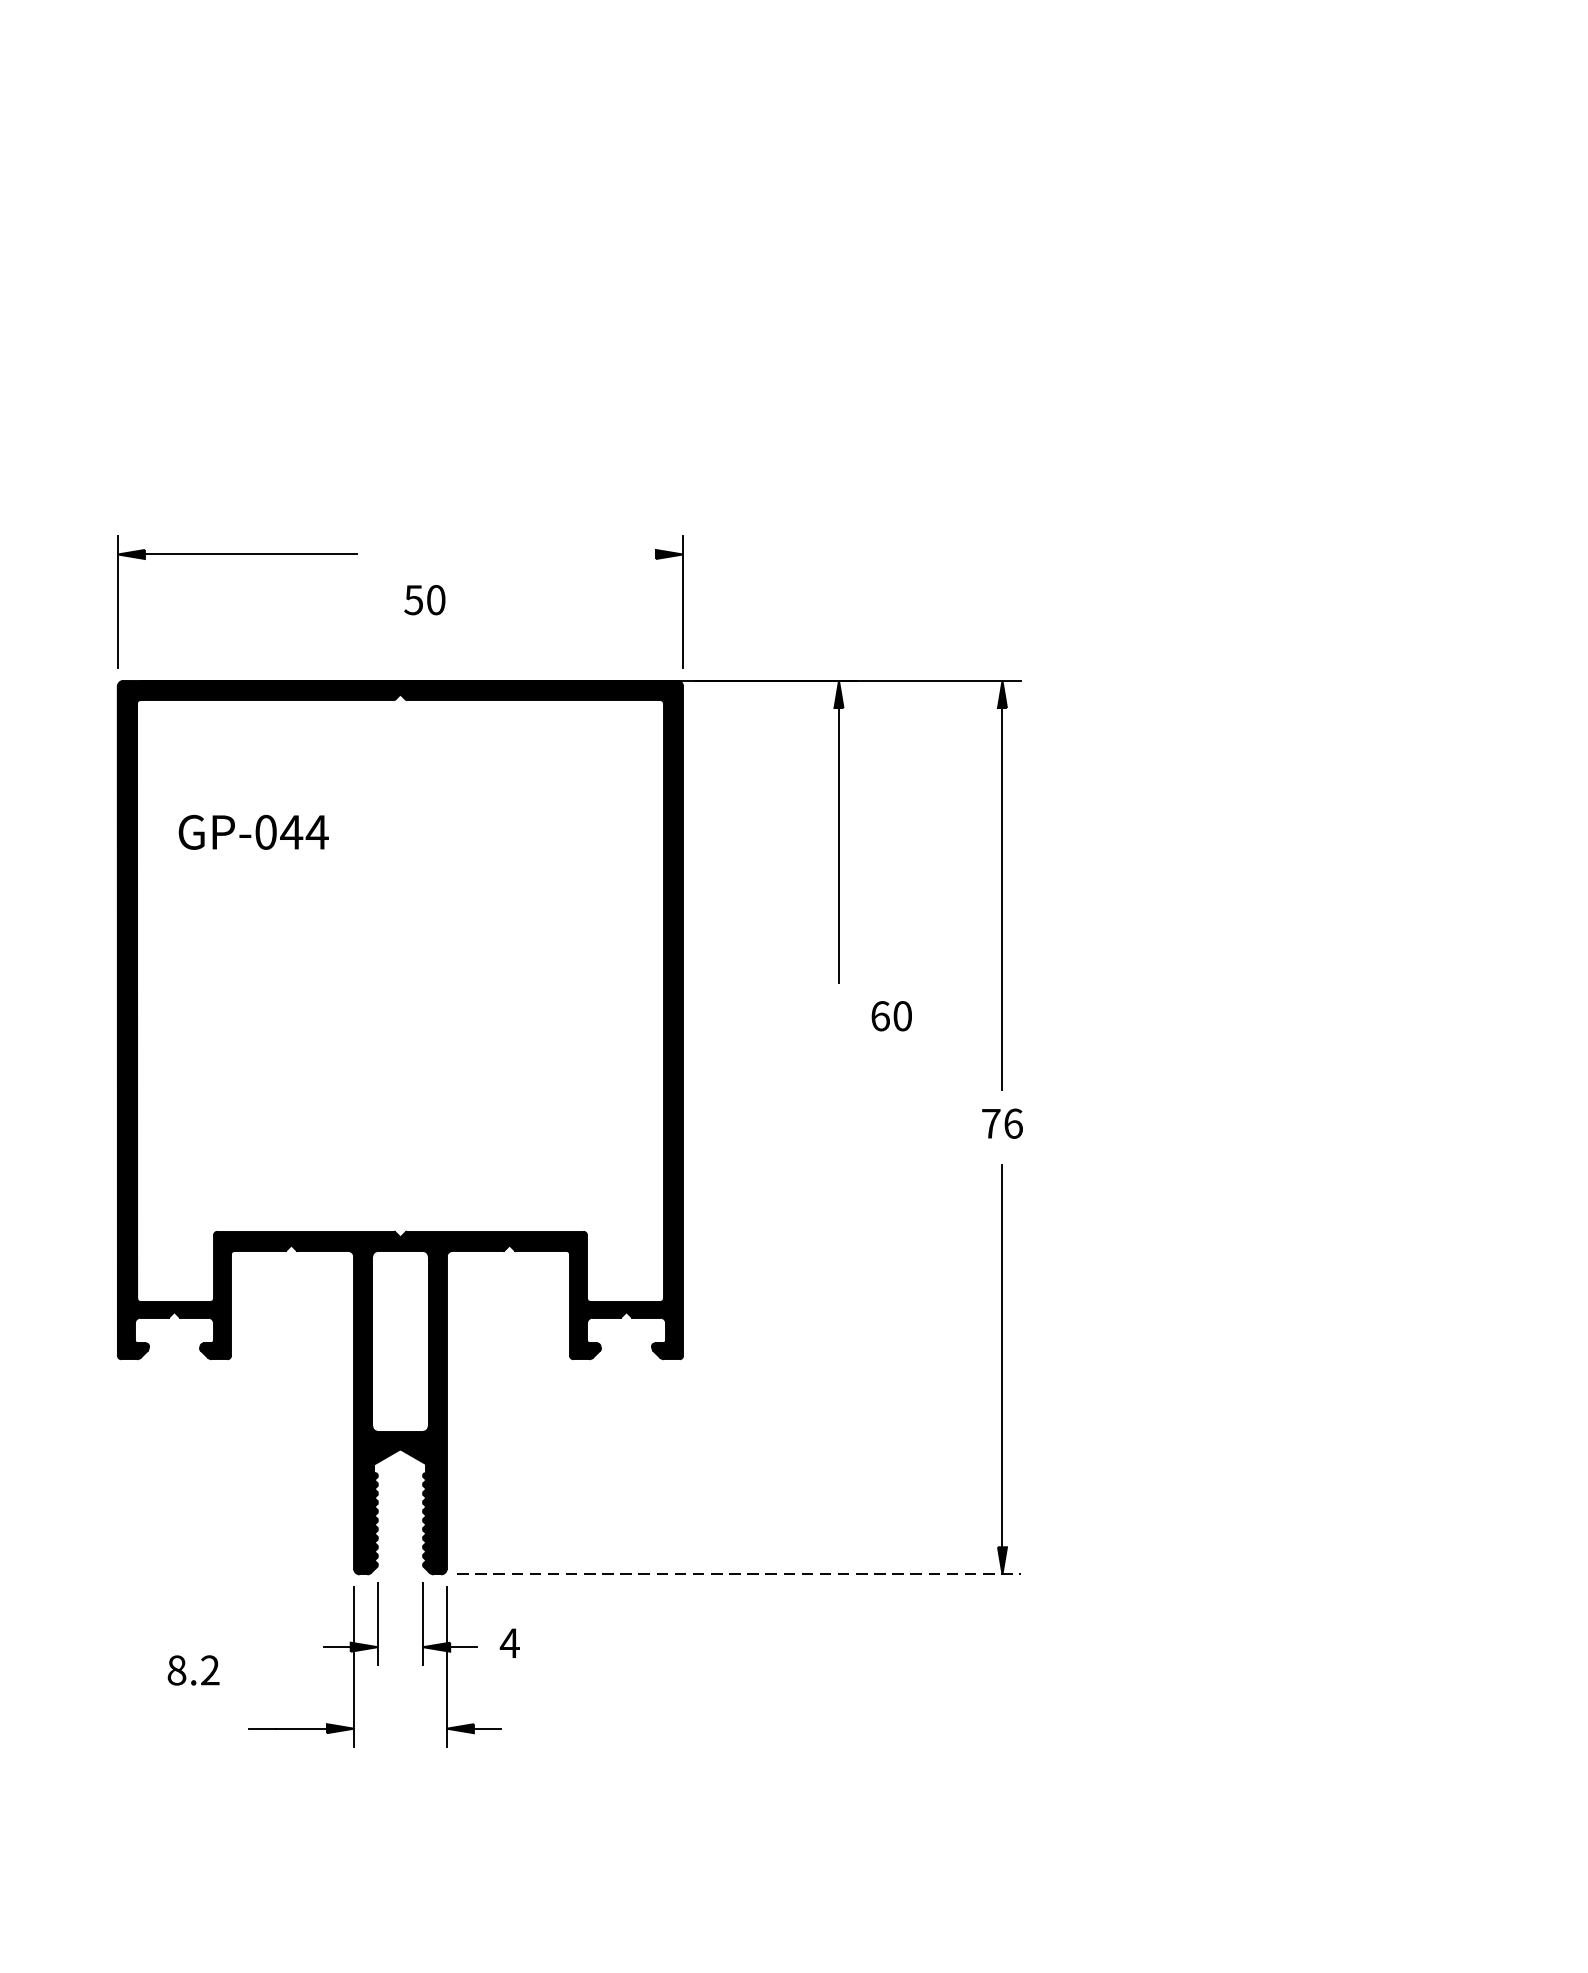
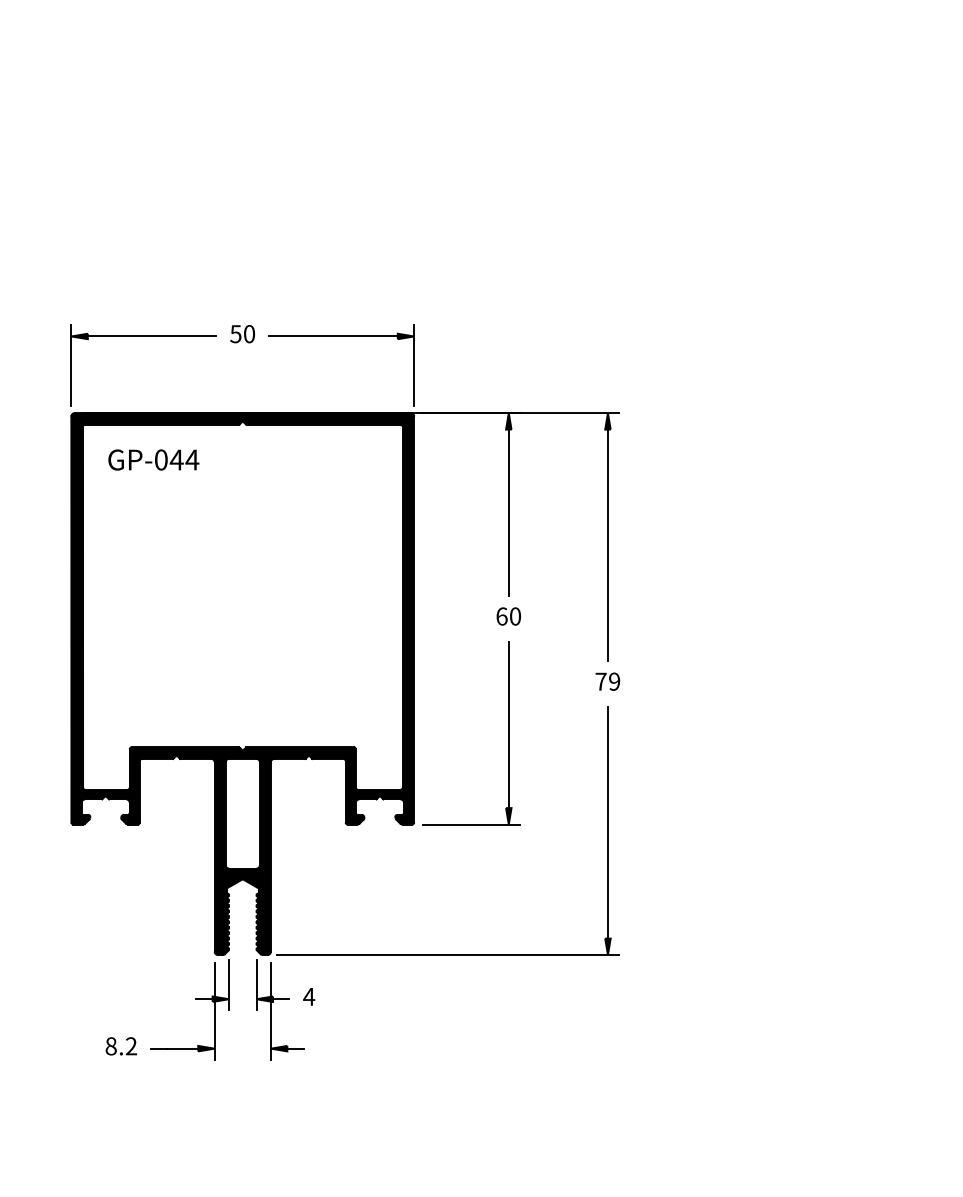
line: (549, 554) -> (333, 336), added
text: (424, 600) -> (242, 334), moved
text: (253, 831) -> (153, 459), moved
text: (891, 1016) -> (508, 616), moved
text: (1013, 1123) -> (614, 681), 76 -> 79
part: (838, 1209) -> (508, 733), added
line: (739, 1575) -> (448, 955), dashed -> solid
text: (192, 1670) -> (120, 1046), moved

